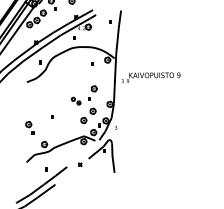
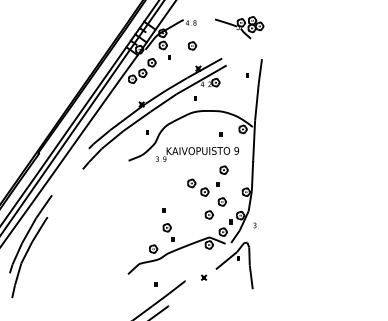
text: (151, 77) -> (197, 154), moved
part: (76, 101) -> (198, 187), size x1.67
part: (29, 127) -> (168, 232), moved

